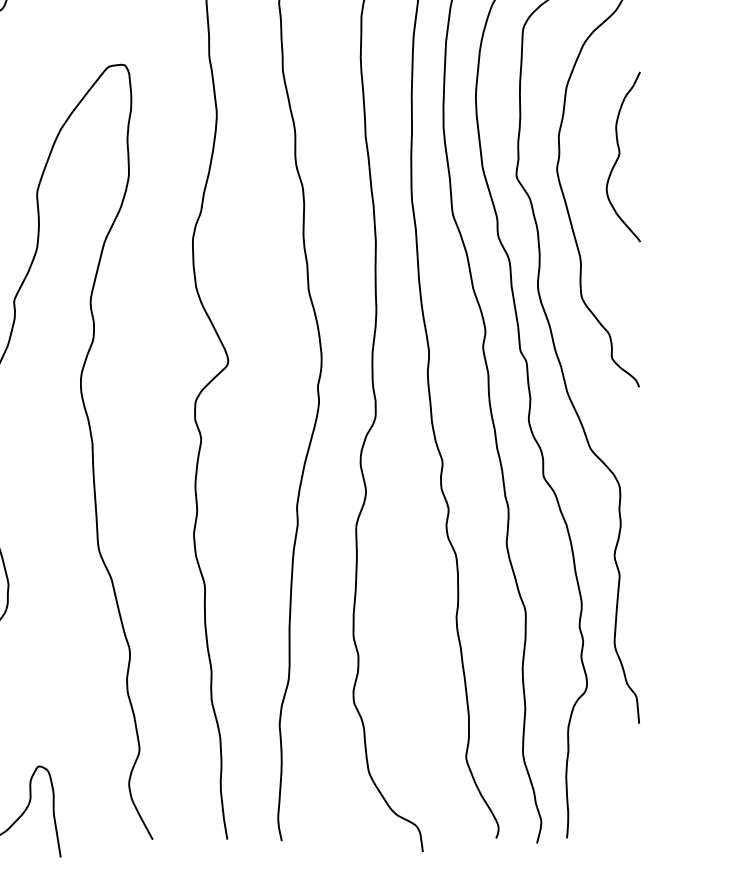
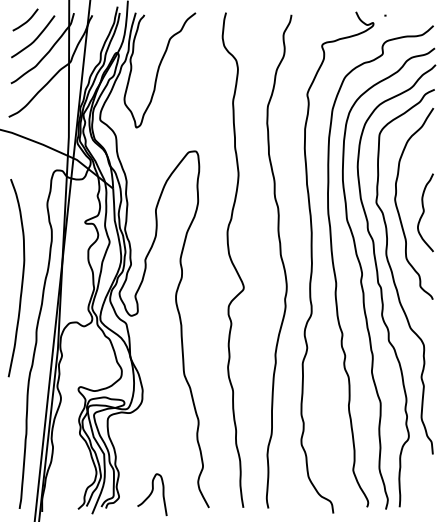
curve: (620, 156) -> (424, 212), moved

